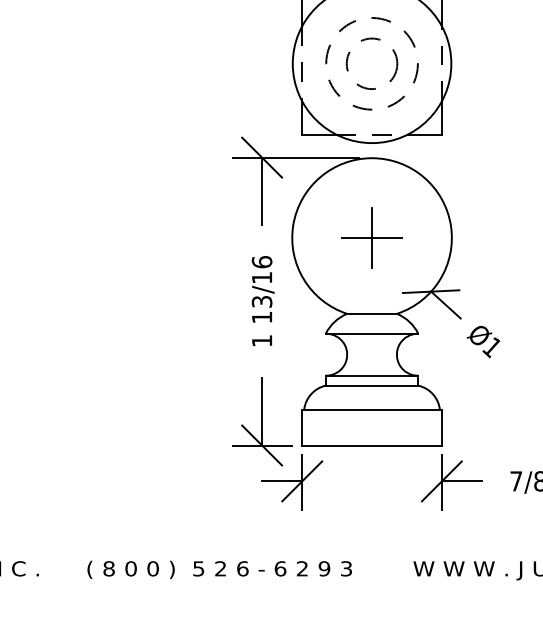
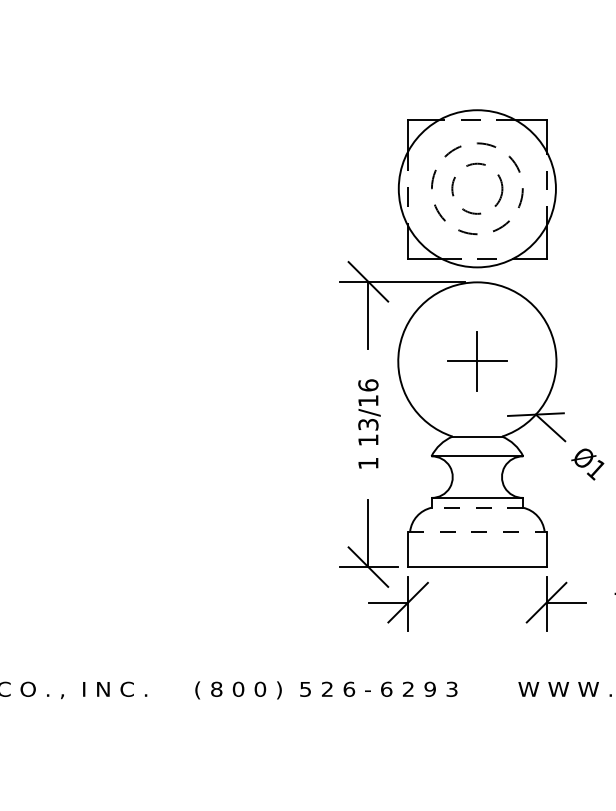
line: (372, 385) -> (477, 507), solid -> dashed
line: (372, 409) -> (477, 531), solid -> dashed

